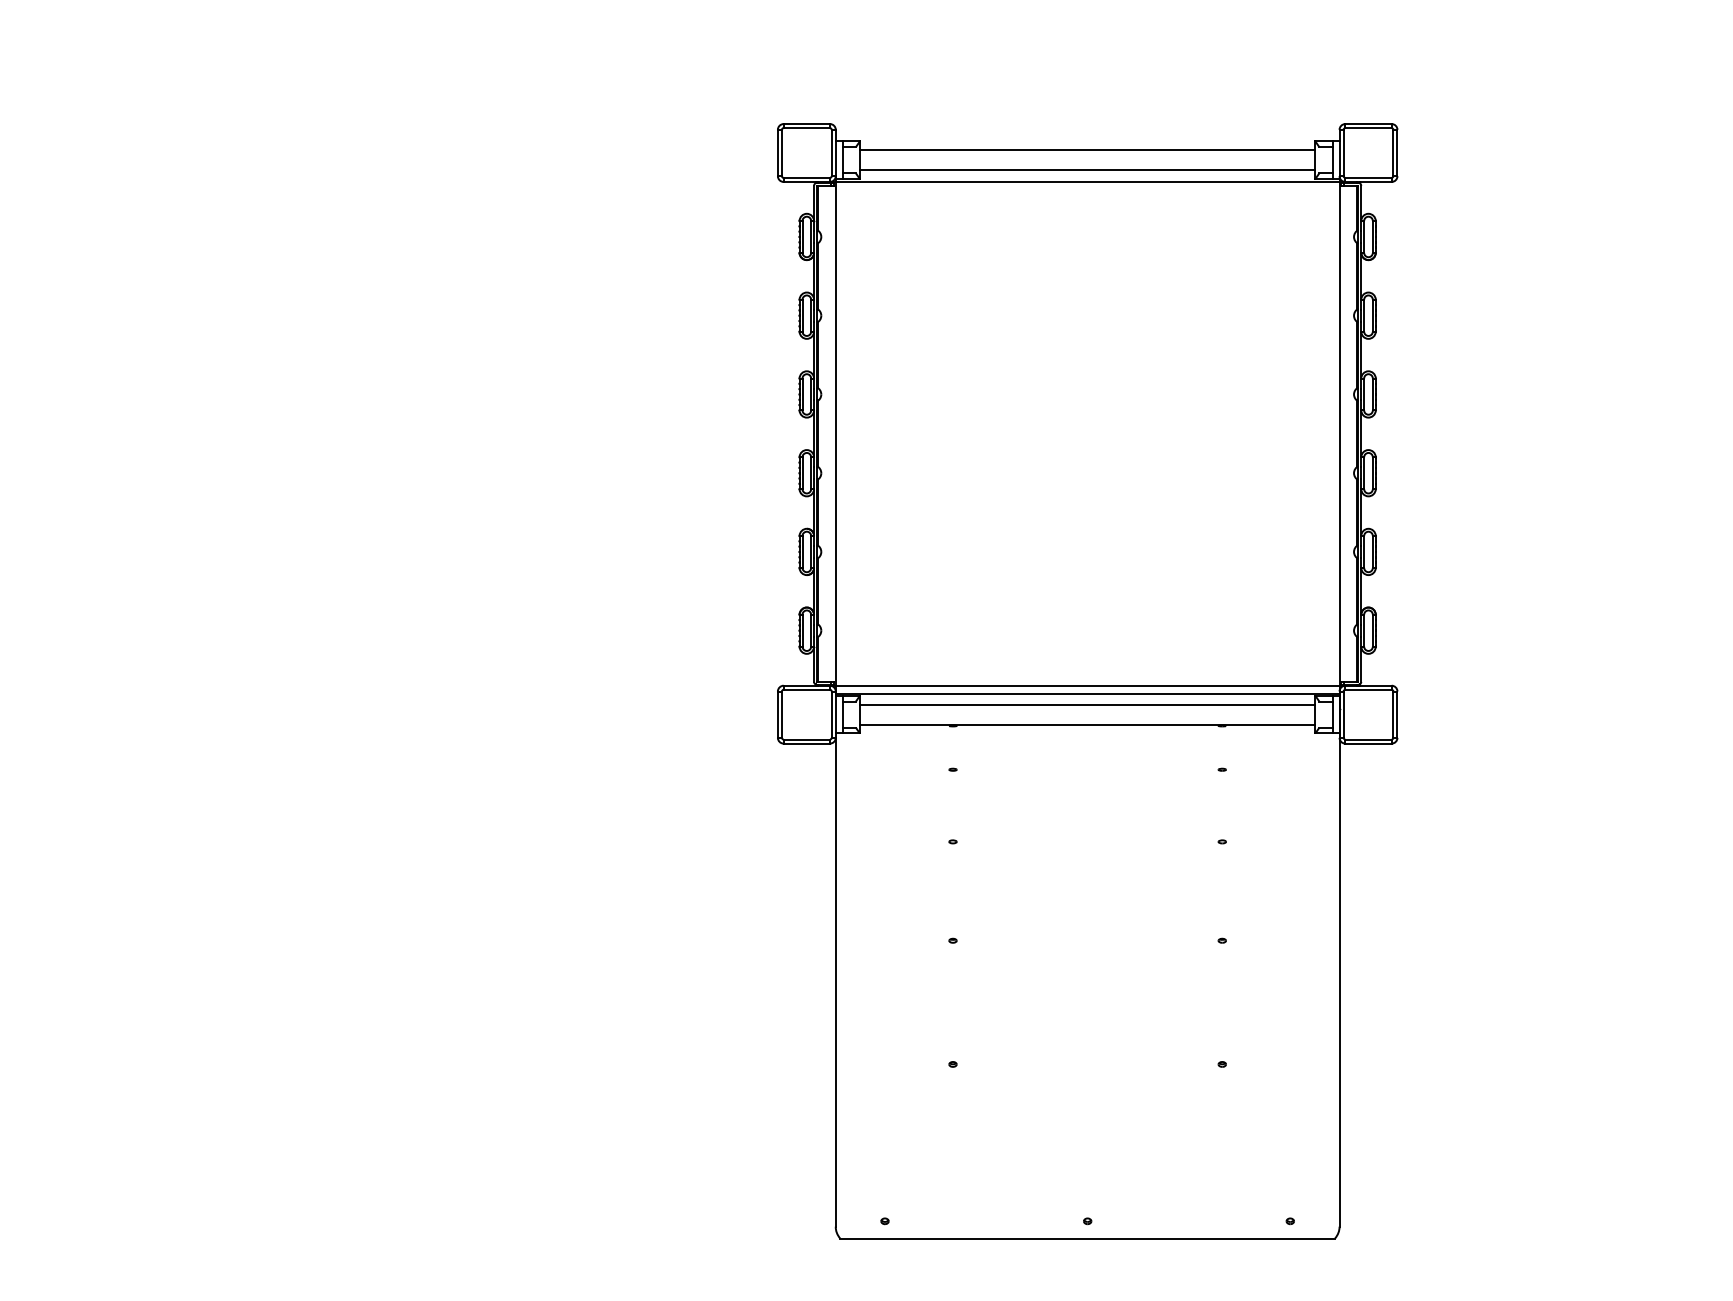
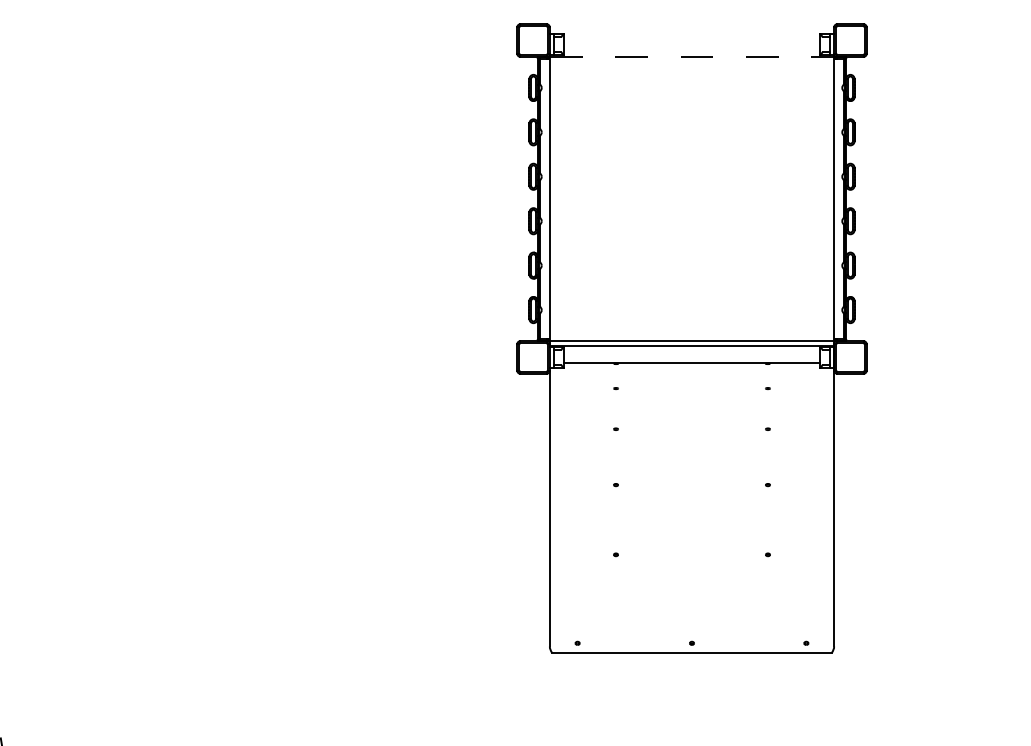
line: (1086, 151) -> (691, 39), removed
line: (1086, 170) -> (691, 50), removed
line: (1088, 181) -> (692, 56), solid -> dashed
line: (1086, 704) -> (691, 351), removed

